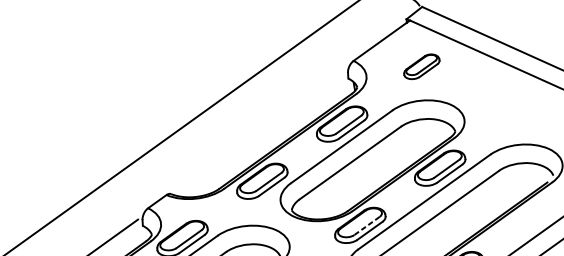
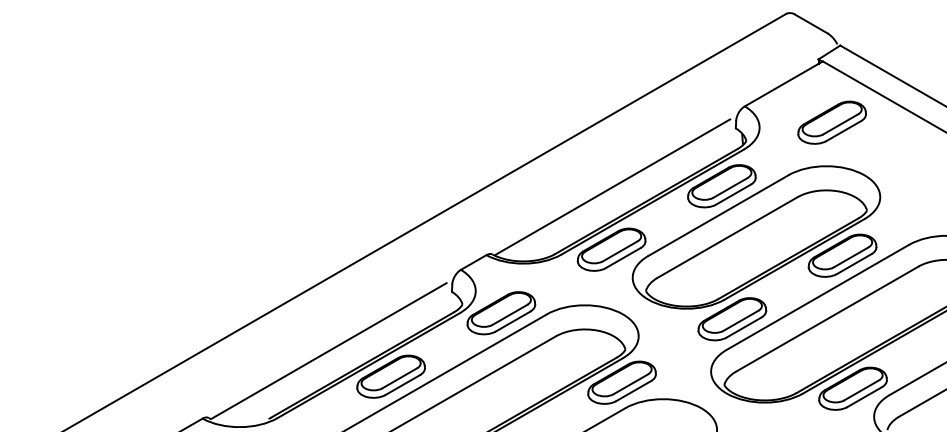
part: (421, 66) -> (831, 122), size x1.43
line: (258, 132) -> (612, 186), added
line: (366, 226) -> (740, 321), dashed -> solid

